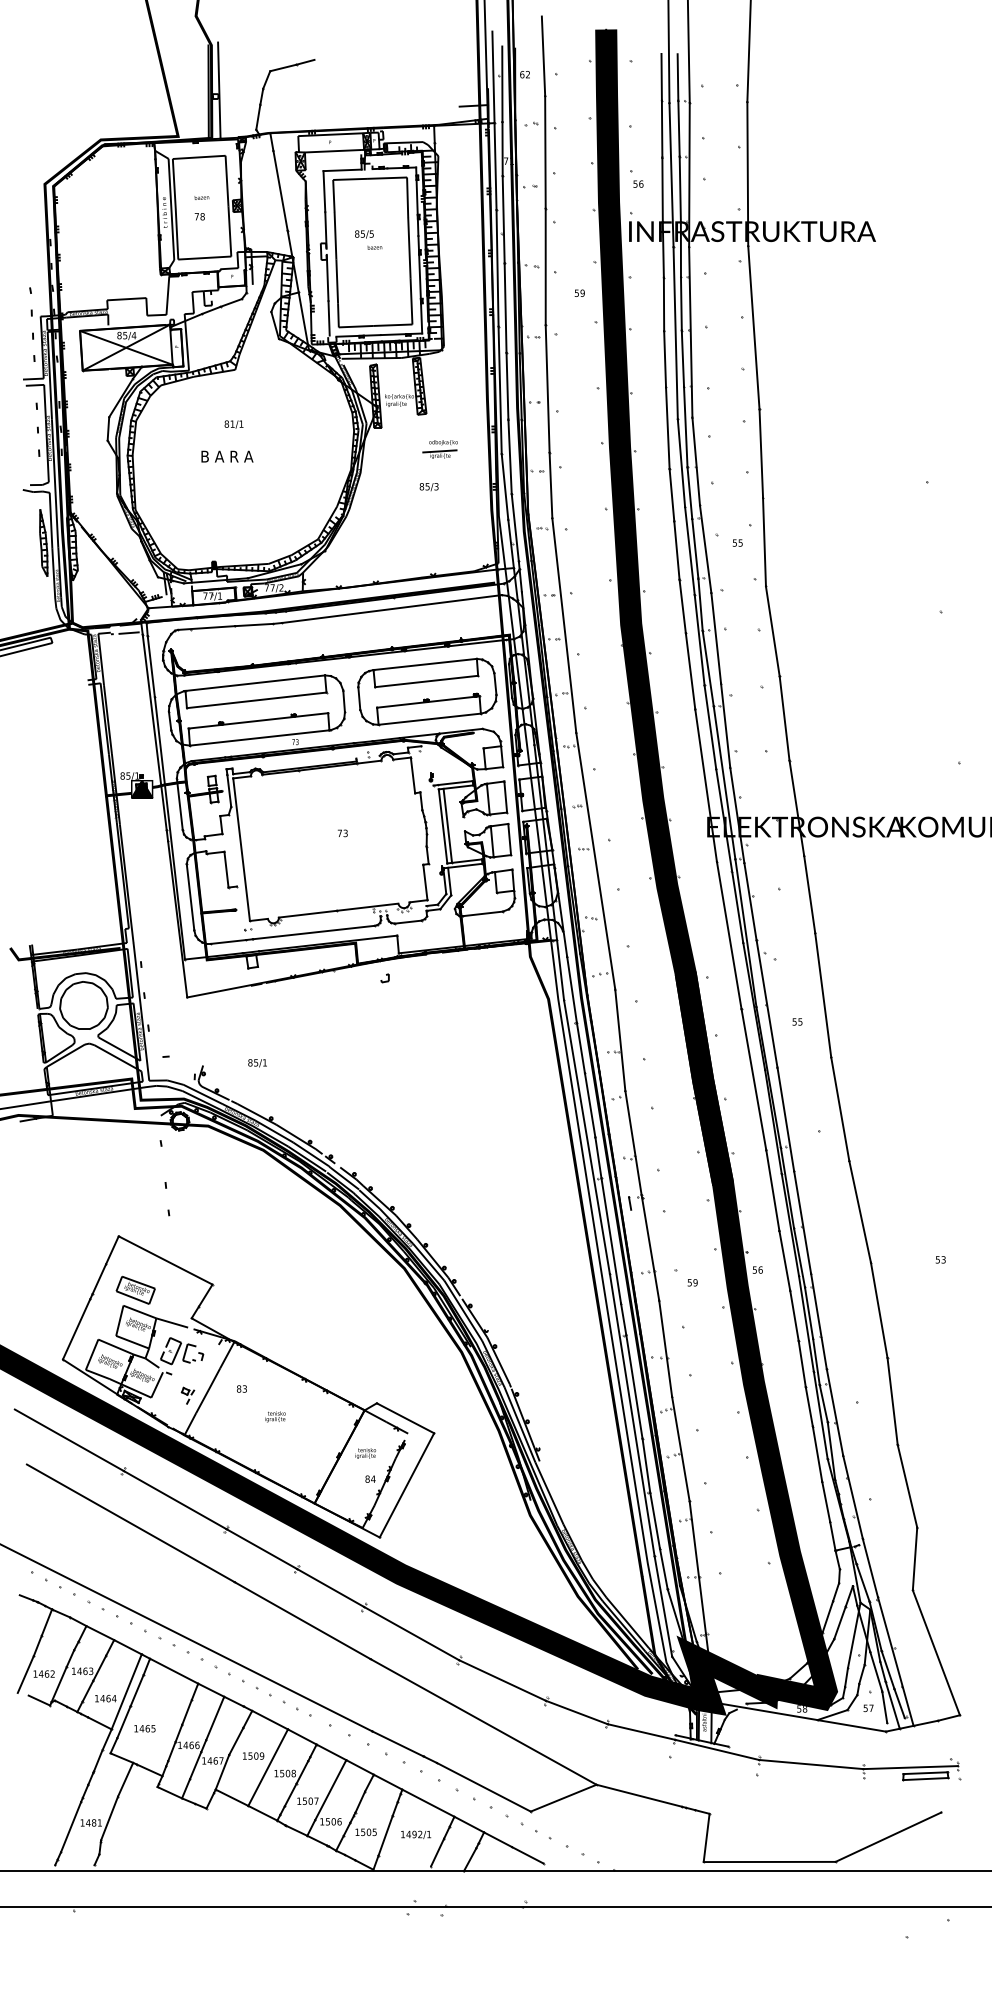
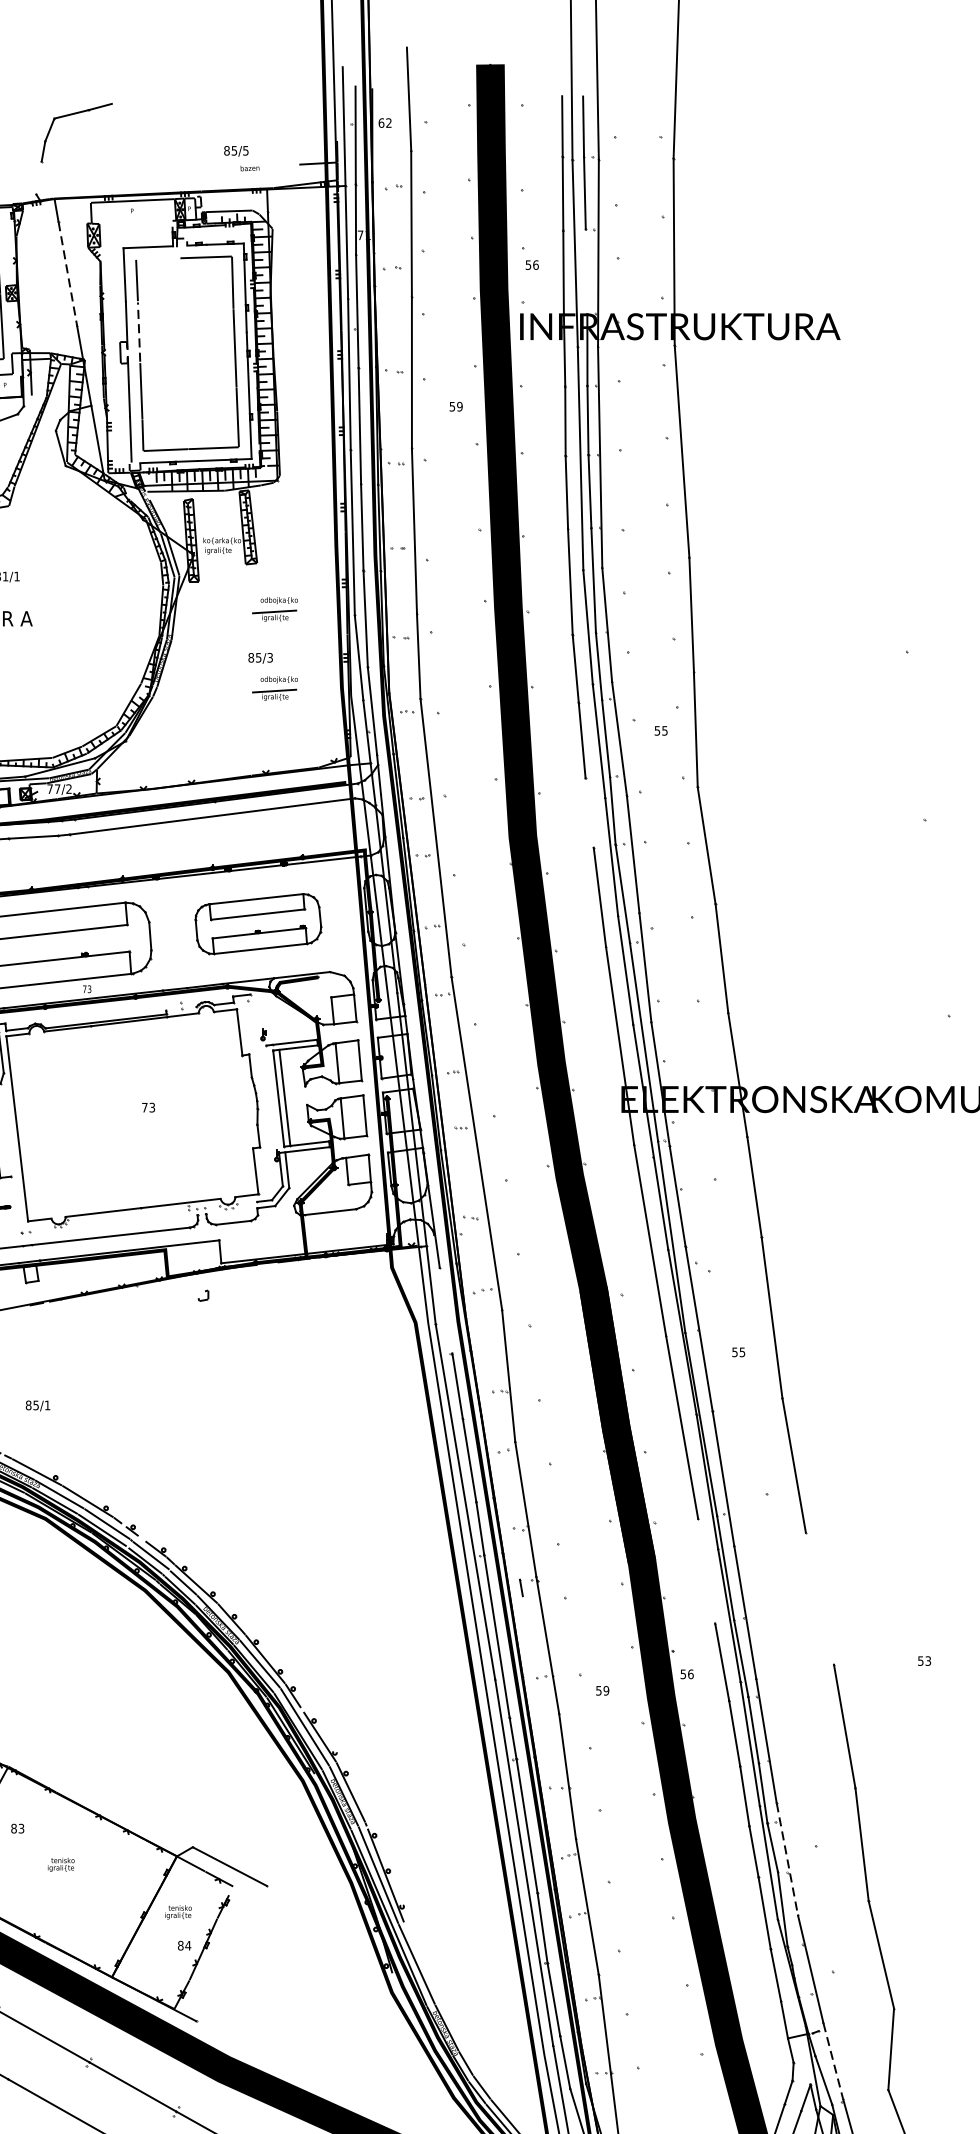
line: (258, 116) -> (39, 177), removed
line: (332, 151) -> (135, 222), removed
line: (350, 178) -> (158, 257), removed
line: (679, 188) -> (585, 270), removed
line: (280, 191) -> (67, 274), solid -> dashed
line: (335, 235) -> (139, 331), solid -> dashed
text: (368, 239) -> (241, 157), moved
part: (439, 510) -> (274, 688), added
line: (682, 606) -> (589, 813), removed
part: (427, 691) -> (258, 923), size x0.7
line: (571, 989) -> (445, 1310), removed
line: (772, 1190) -> (706, 1571), removed
line: (859, 1211) -> (819, 1598), removed
line: (835, 1412) -> (787, 1859), solid -> dashed
line: (406, 1485) -> (231, 1953), removed
line: (870, 1568) -> (833, 2061), solid -> dashed

